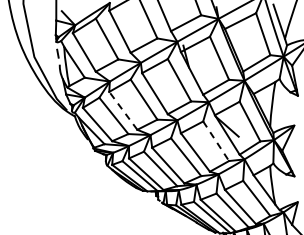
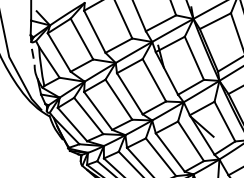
line: (123, 110) -> (98, 110), dashed -> solid
line: (216, 141) -> (191, 141), dashed -> solid

